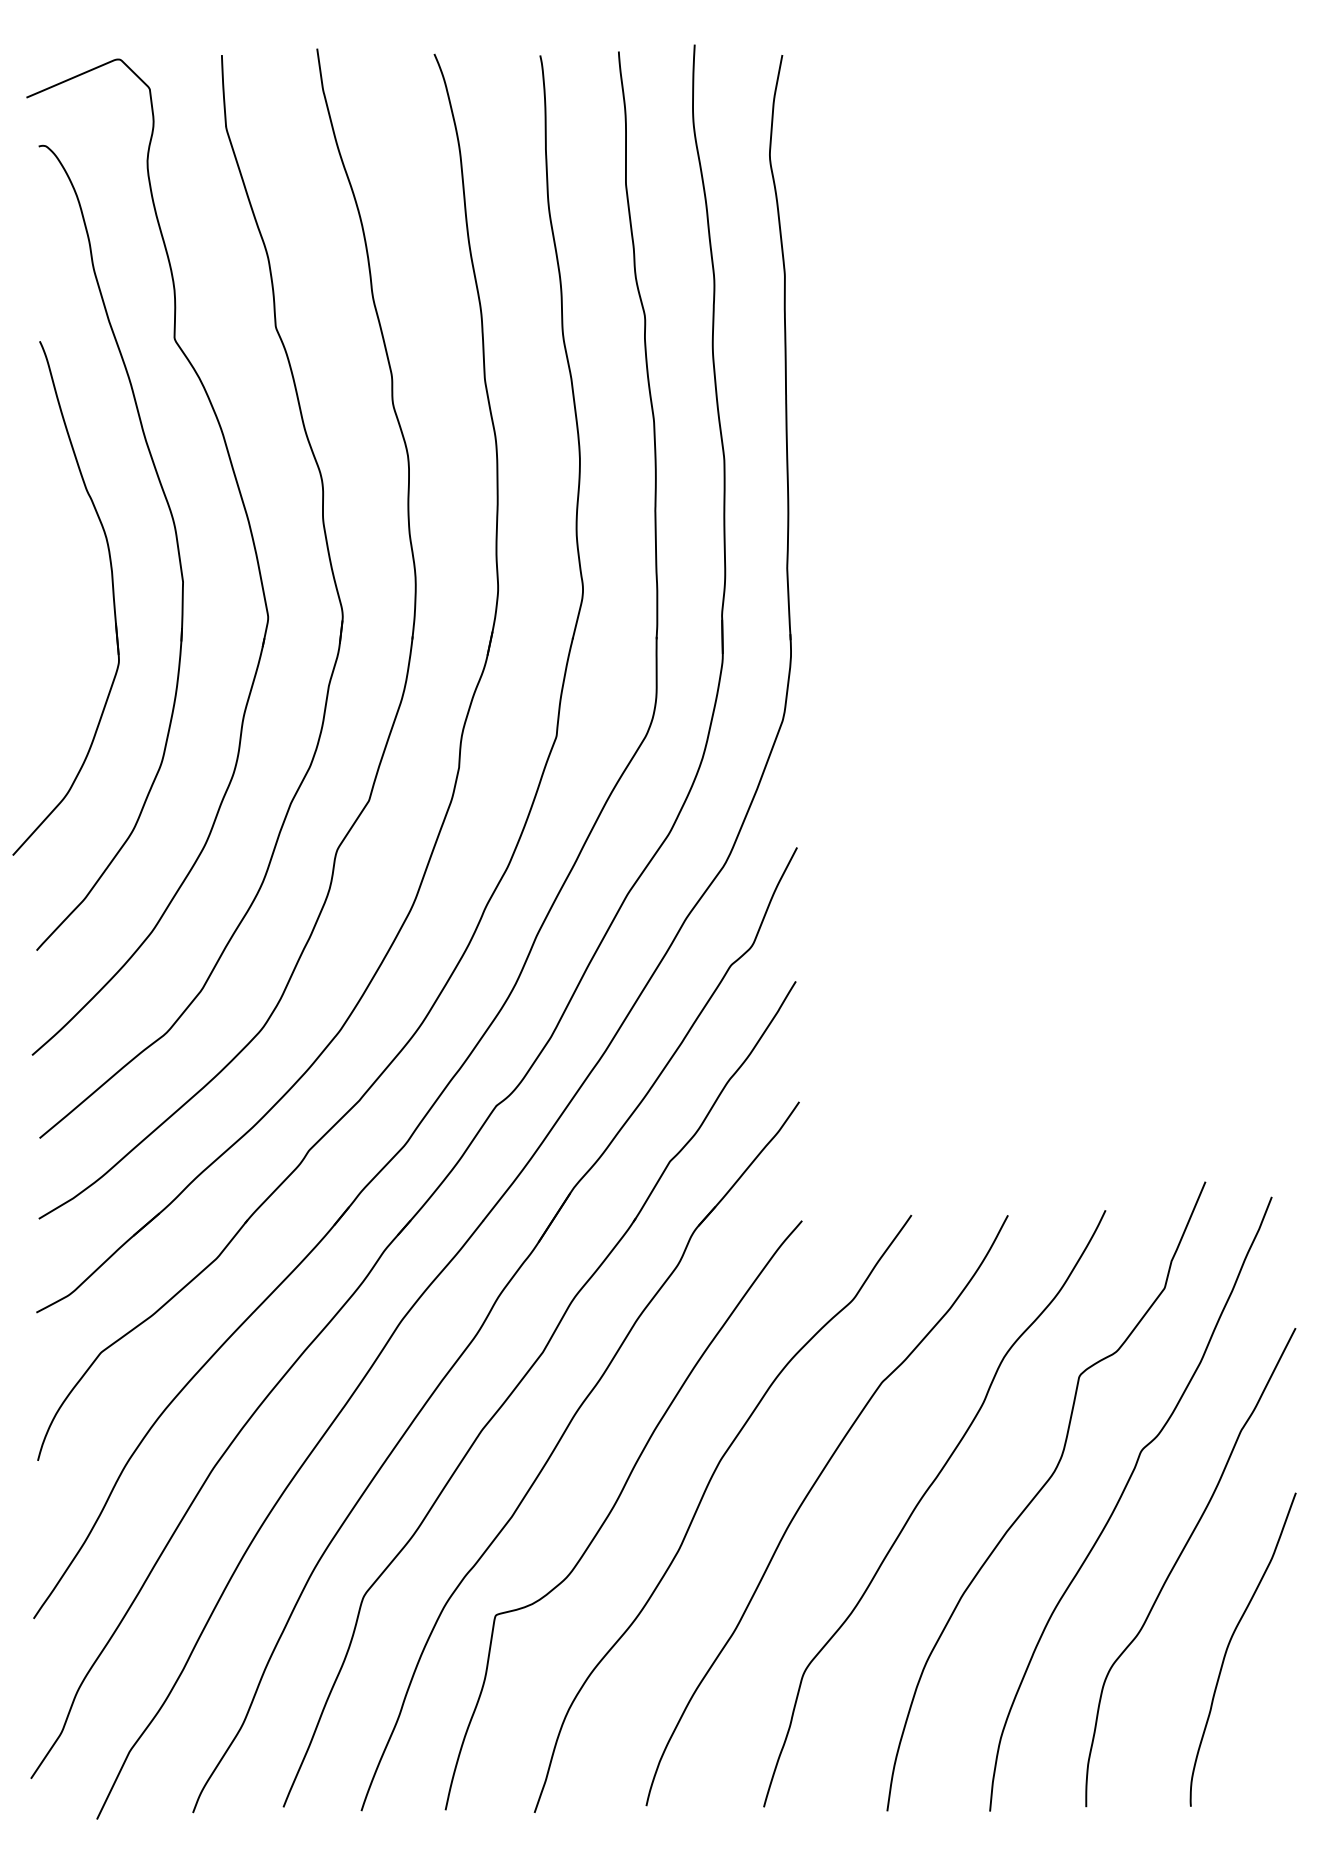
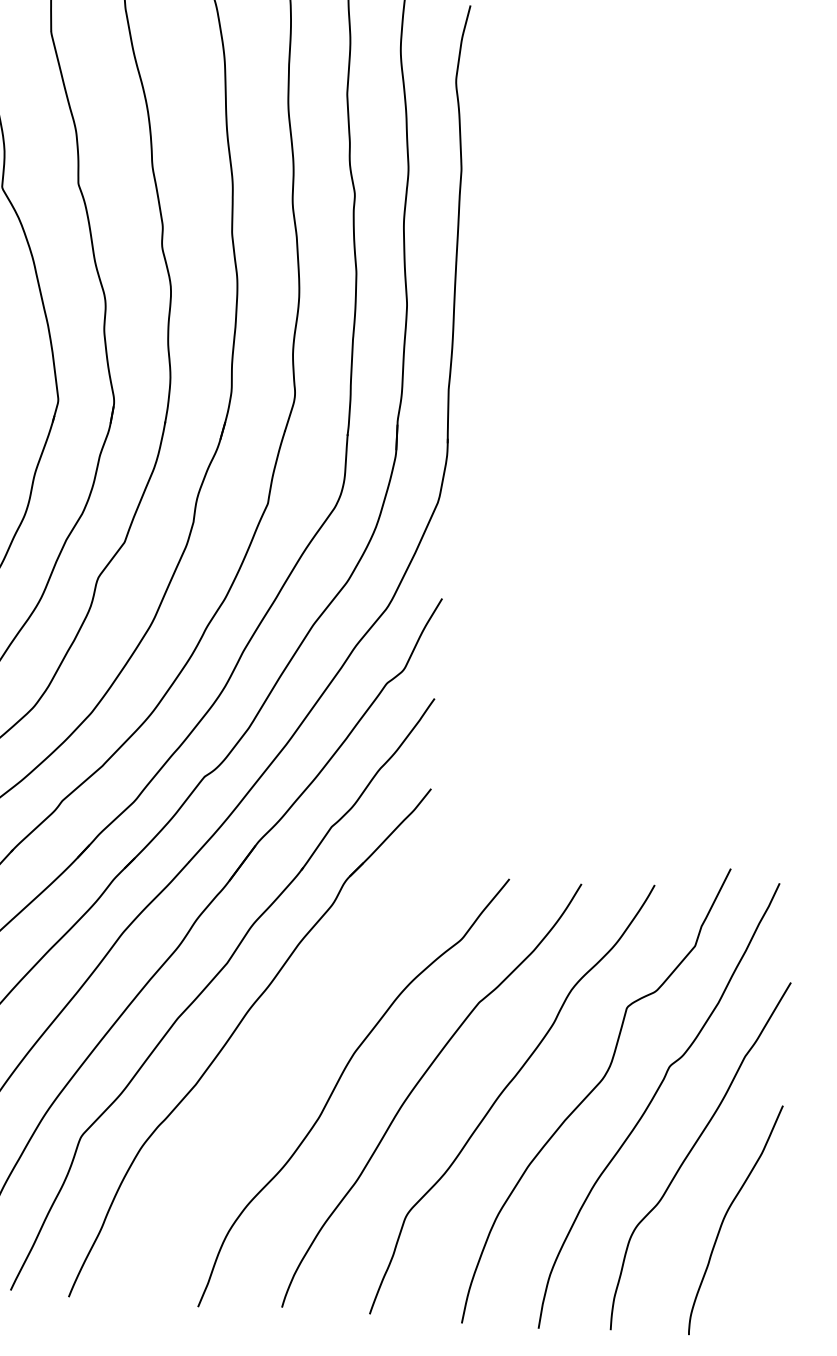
curve: (613, 1509) -> (272, 1084), removed

